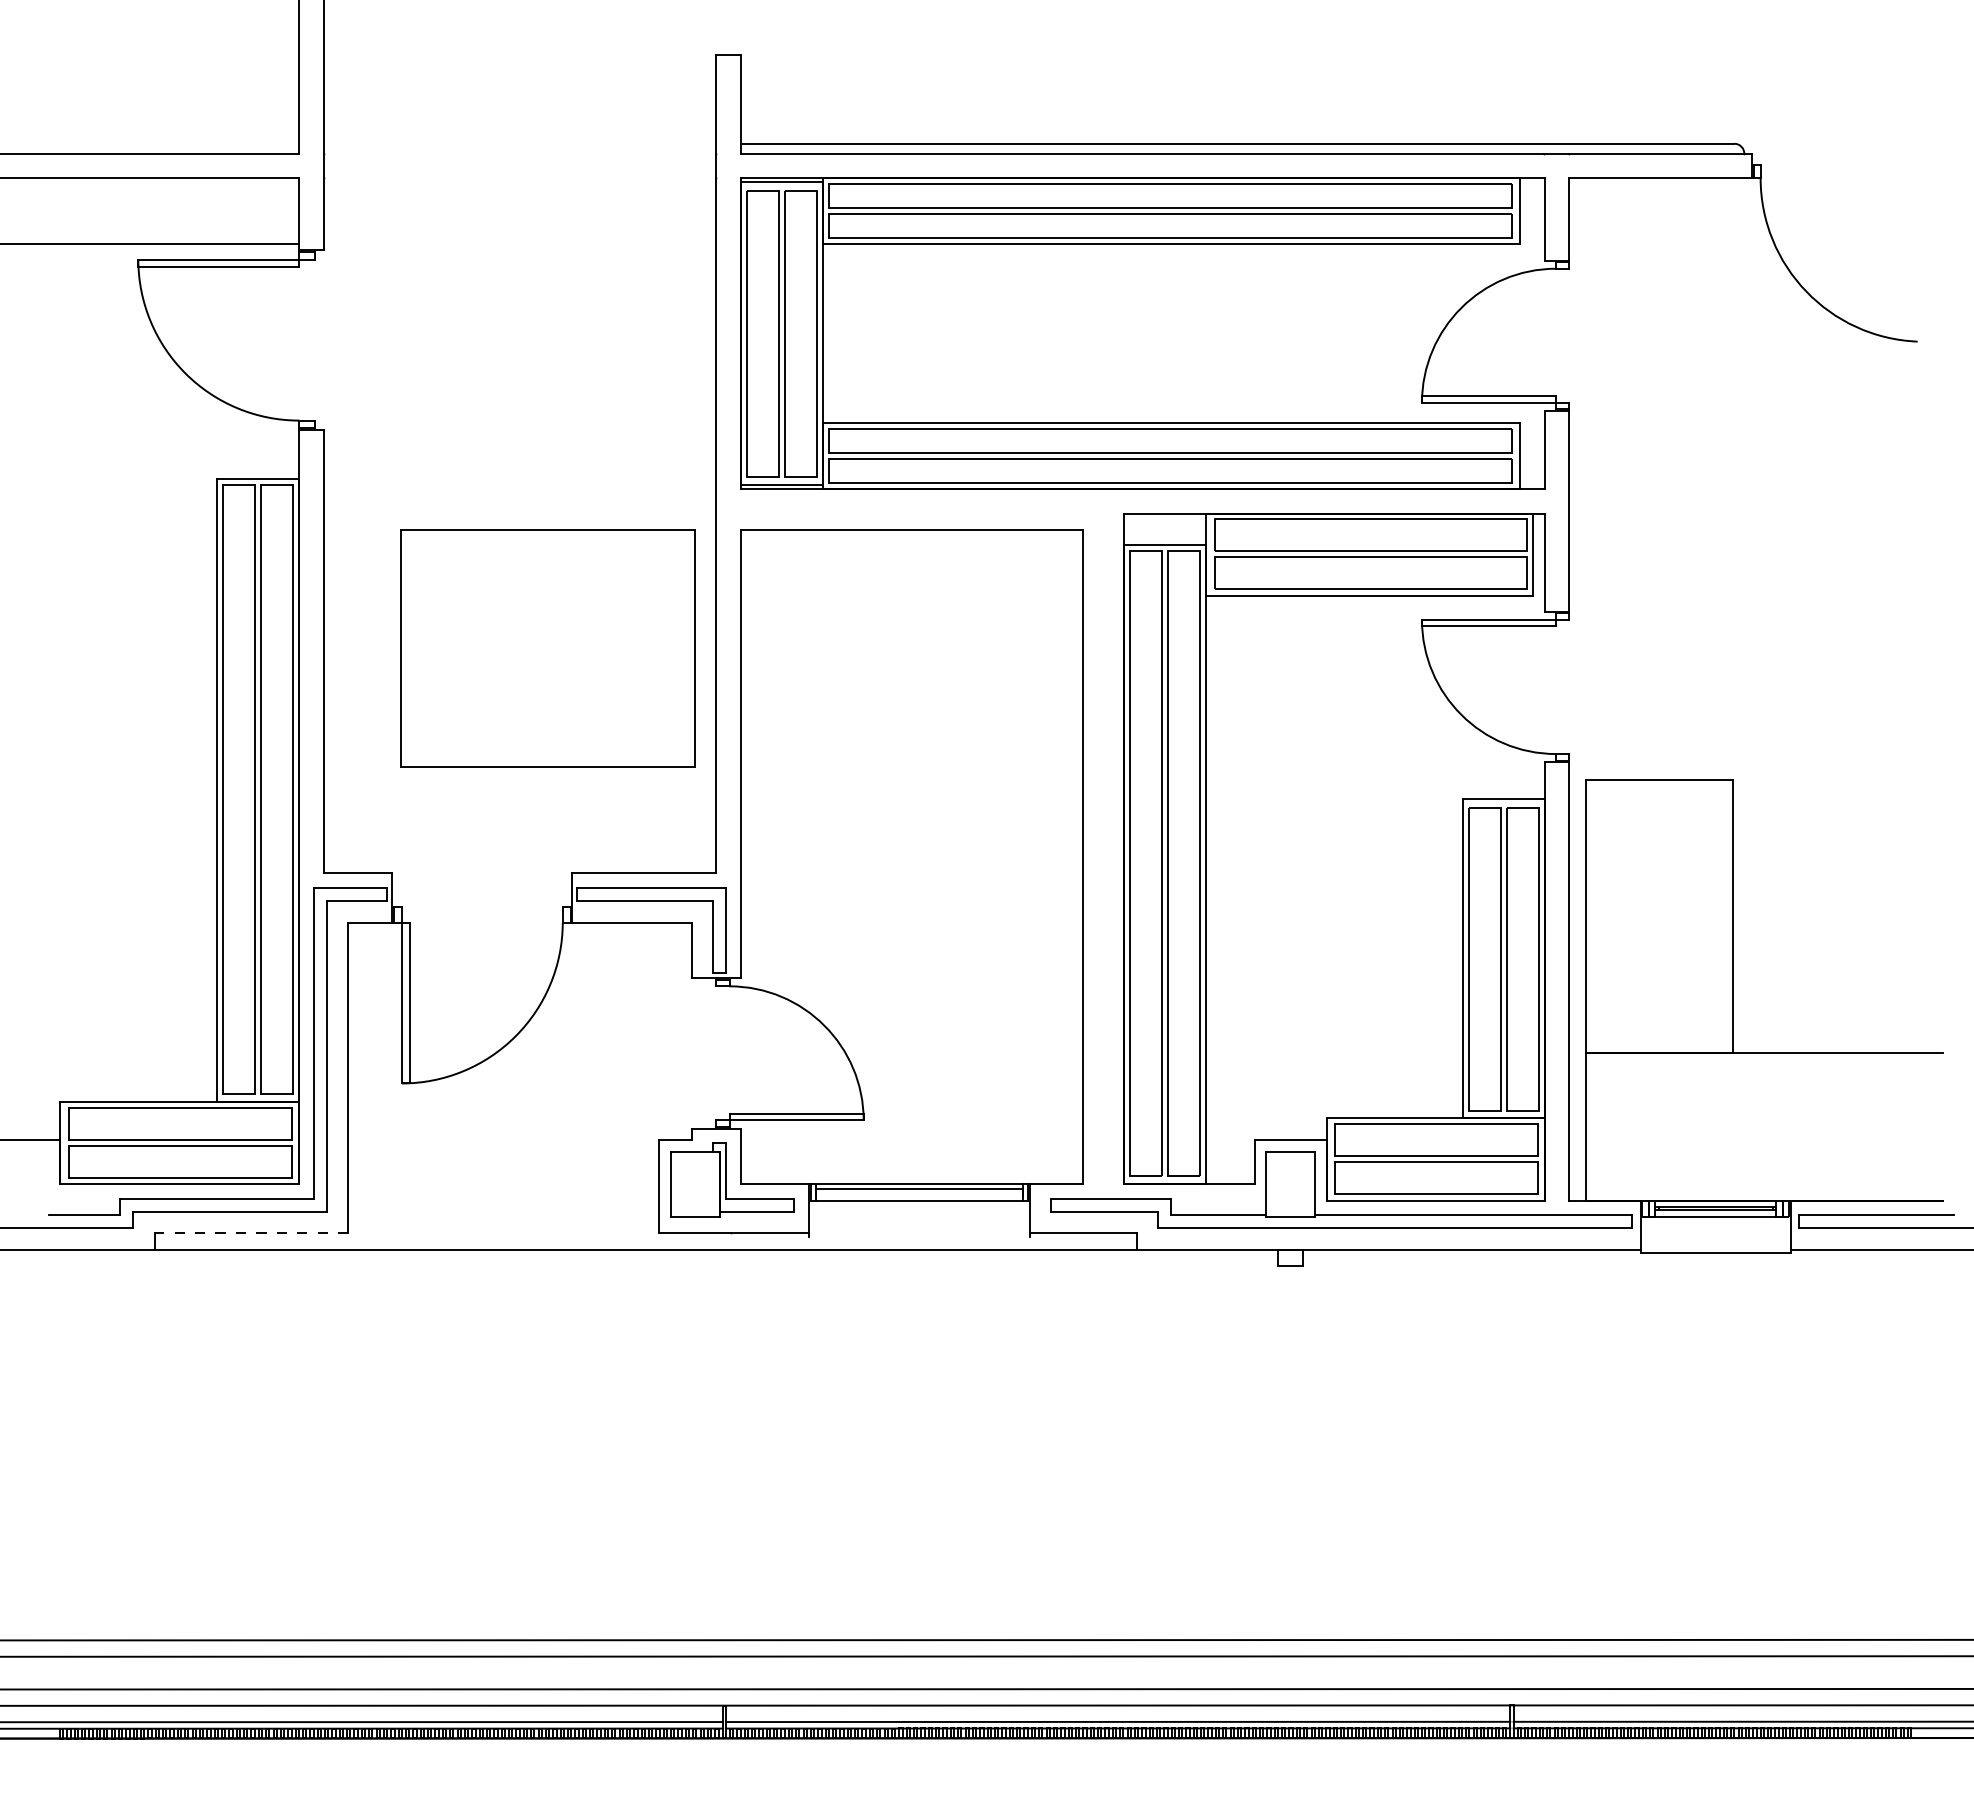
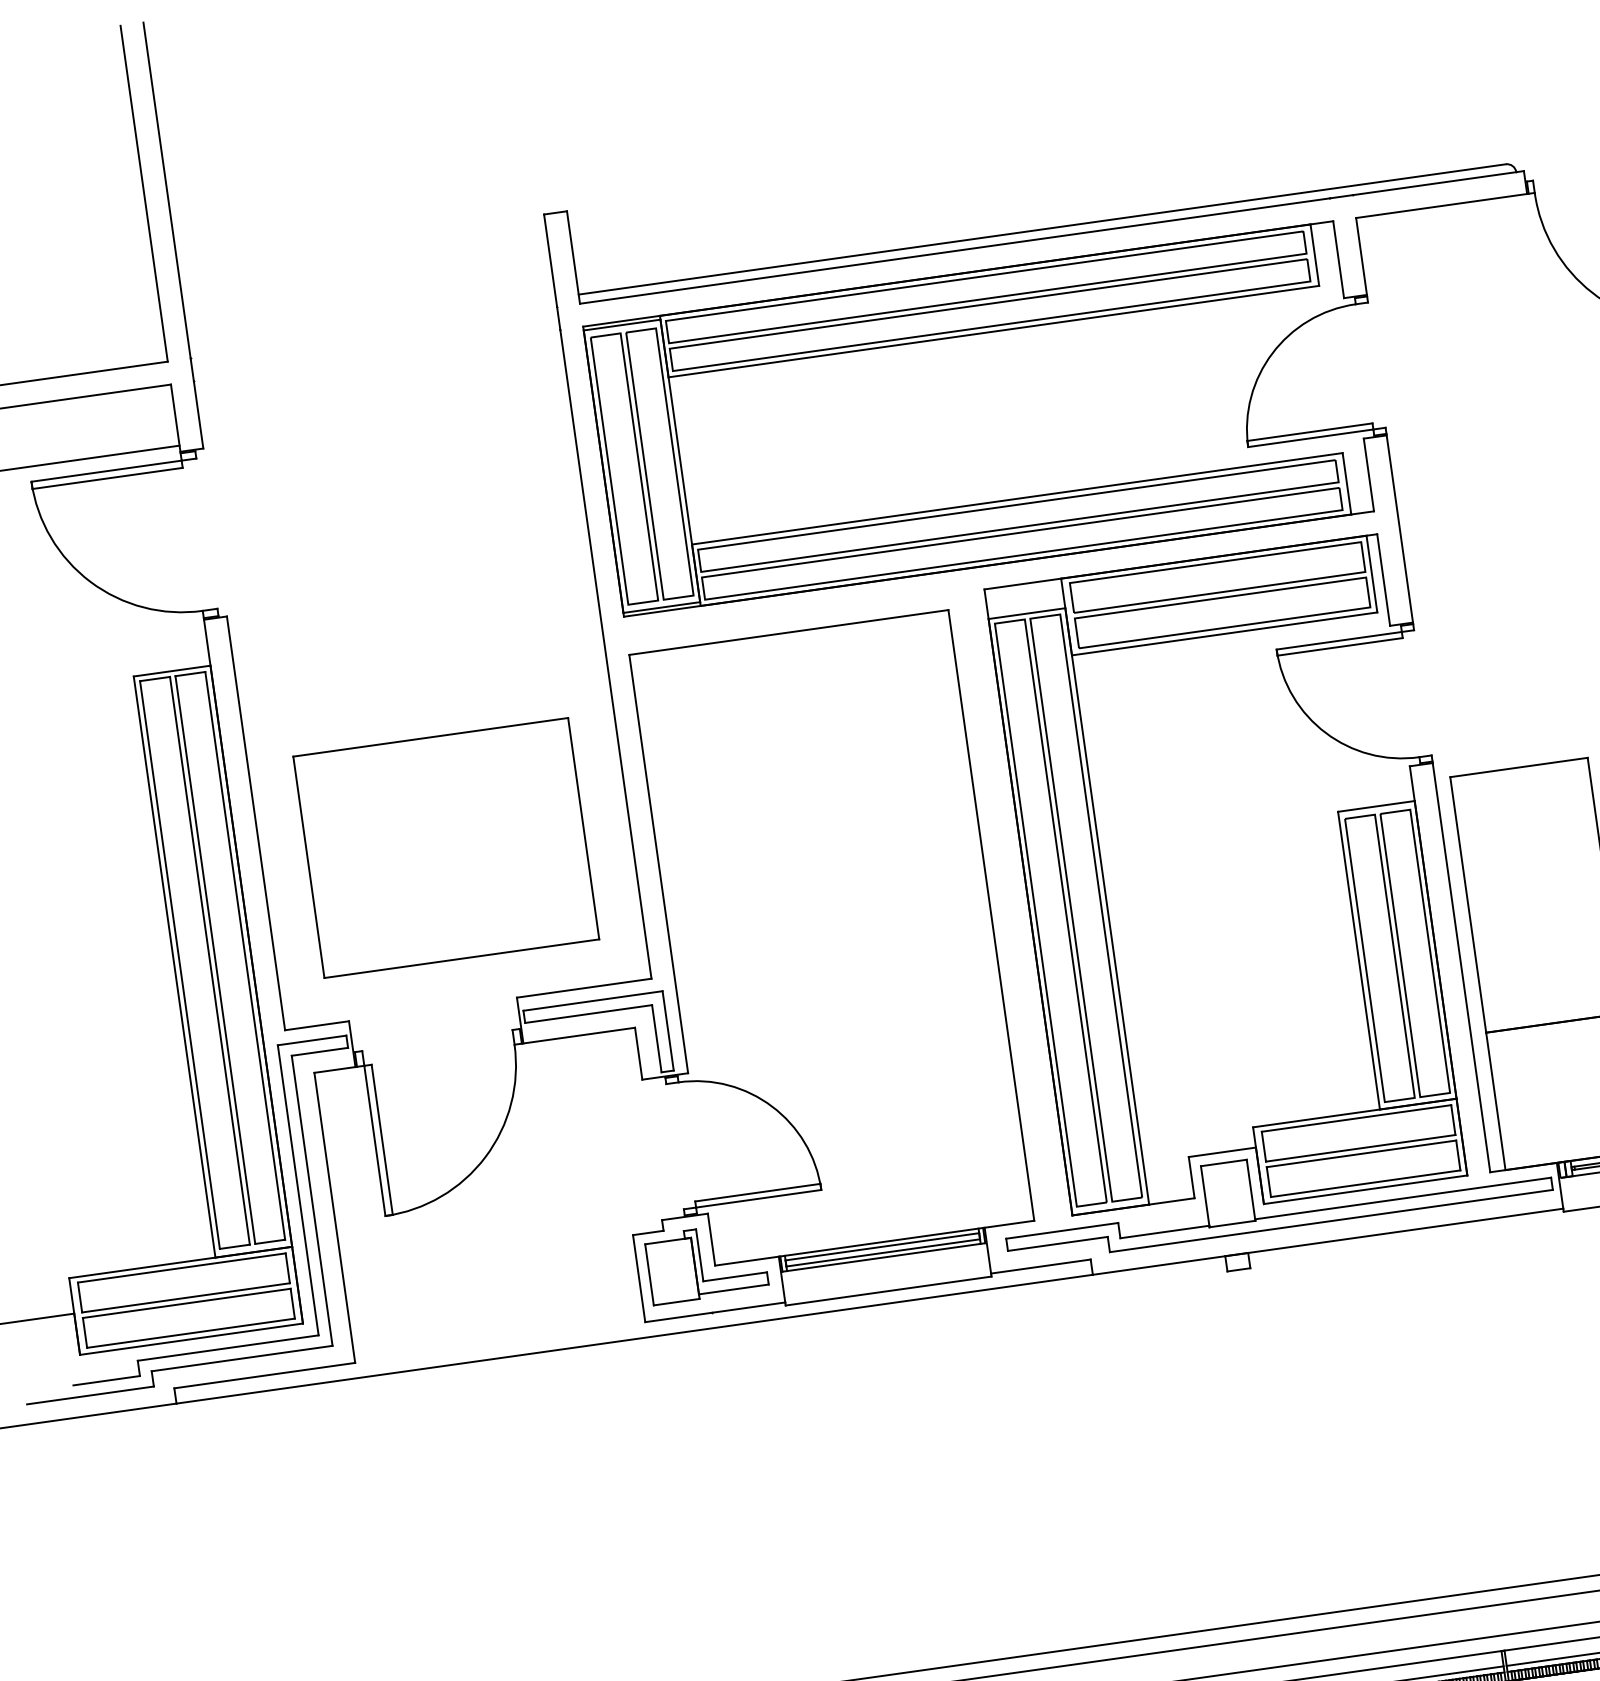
part: (547, 648) -> (445, 847), moved
line: (919, 1195) -> (883, 1252), added
line: (251, 1233) -> (264, 1375), dashed -> solid
line: (919, 1236) -> (888, 1290), added

